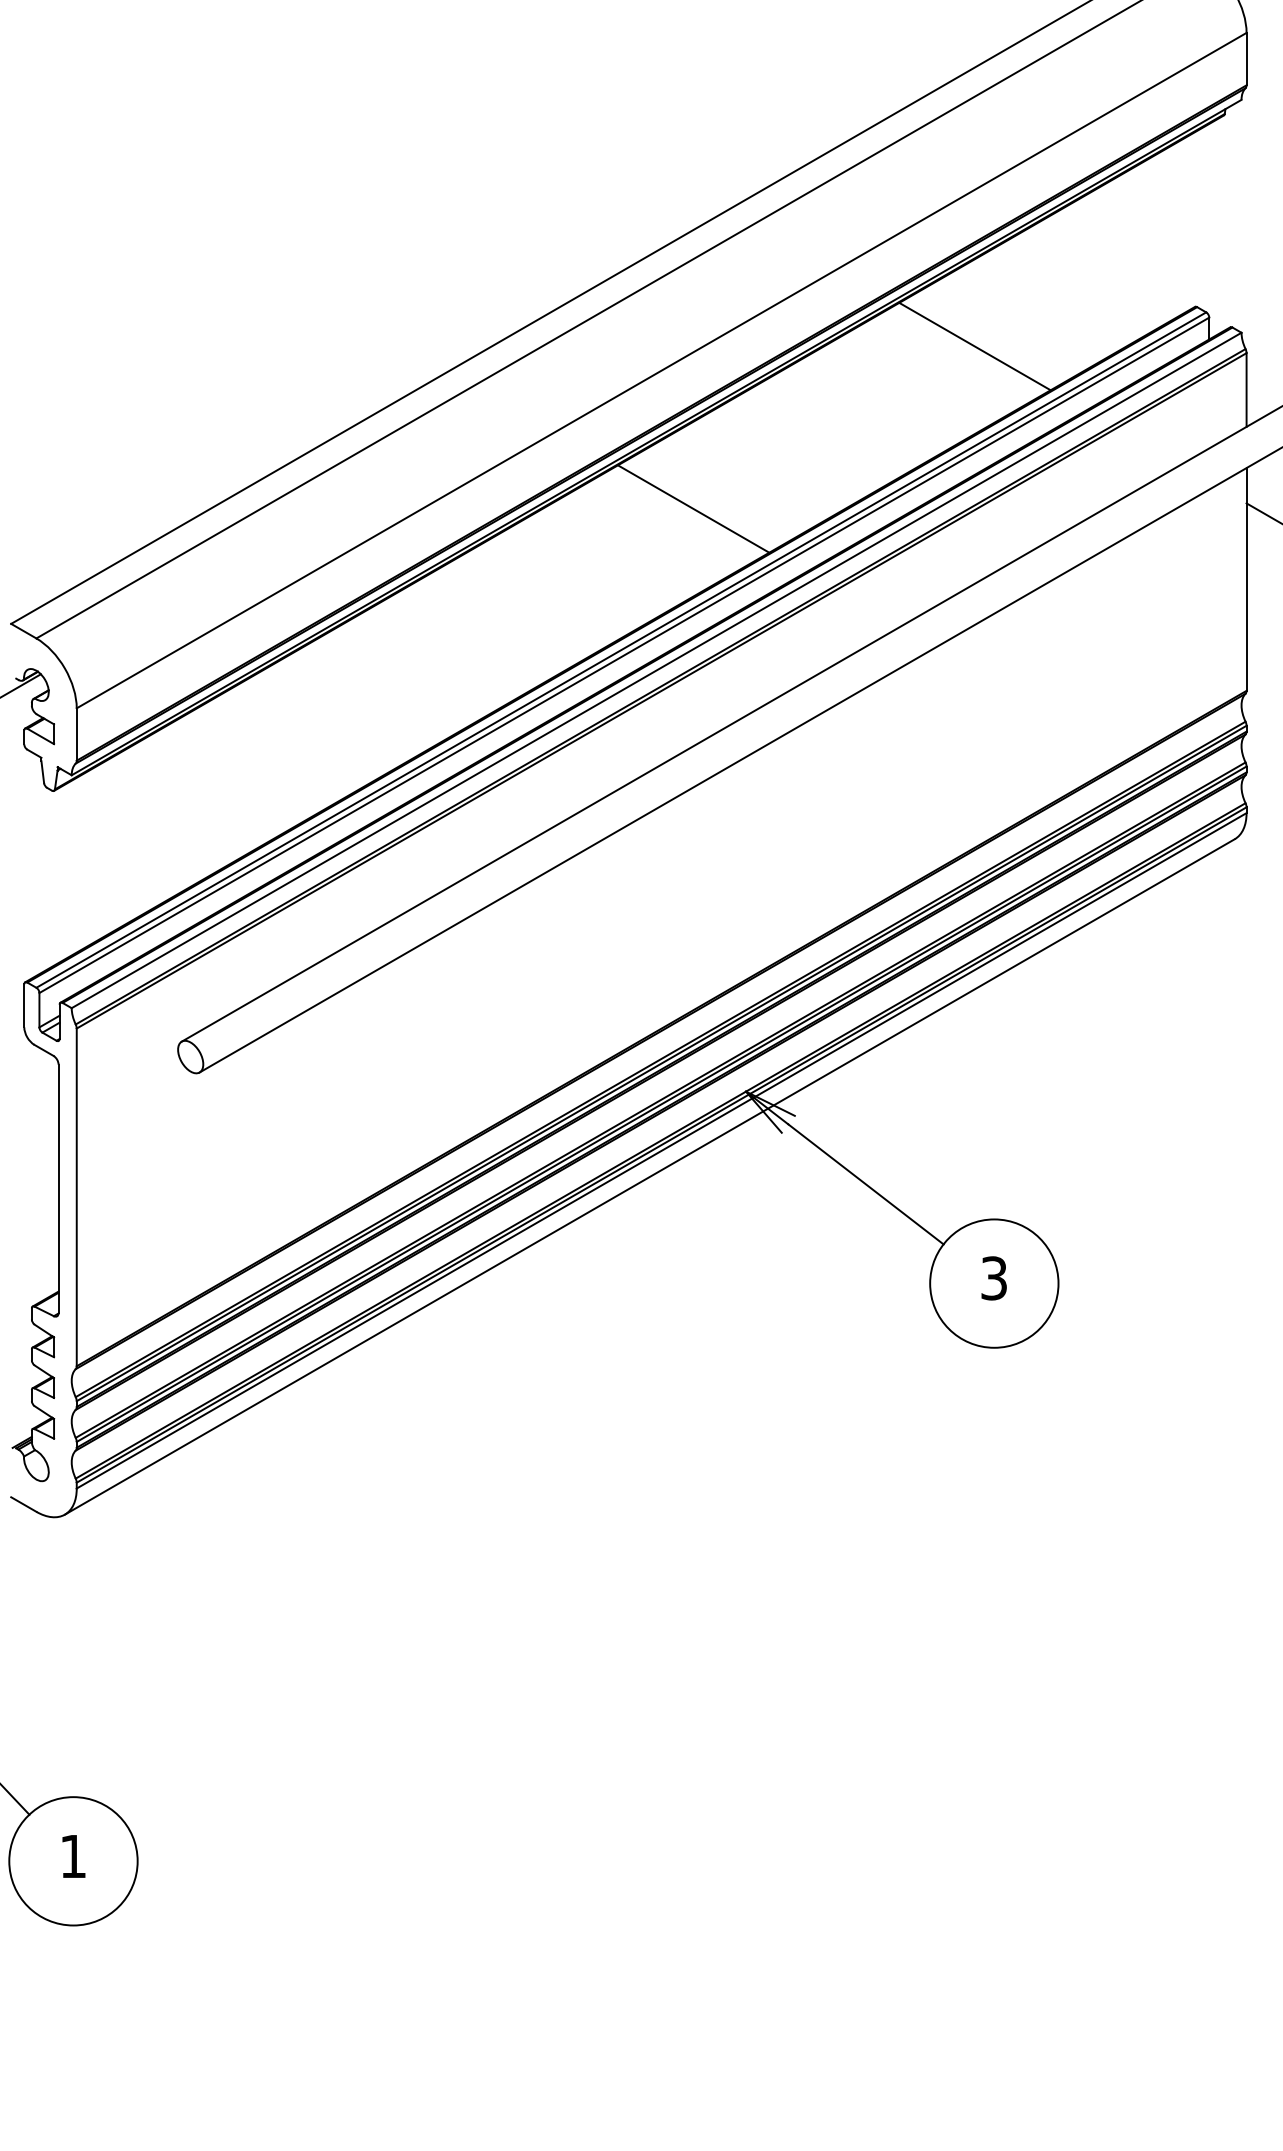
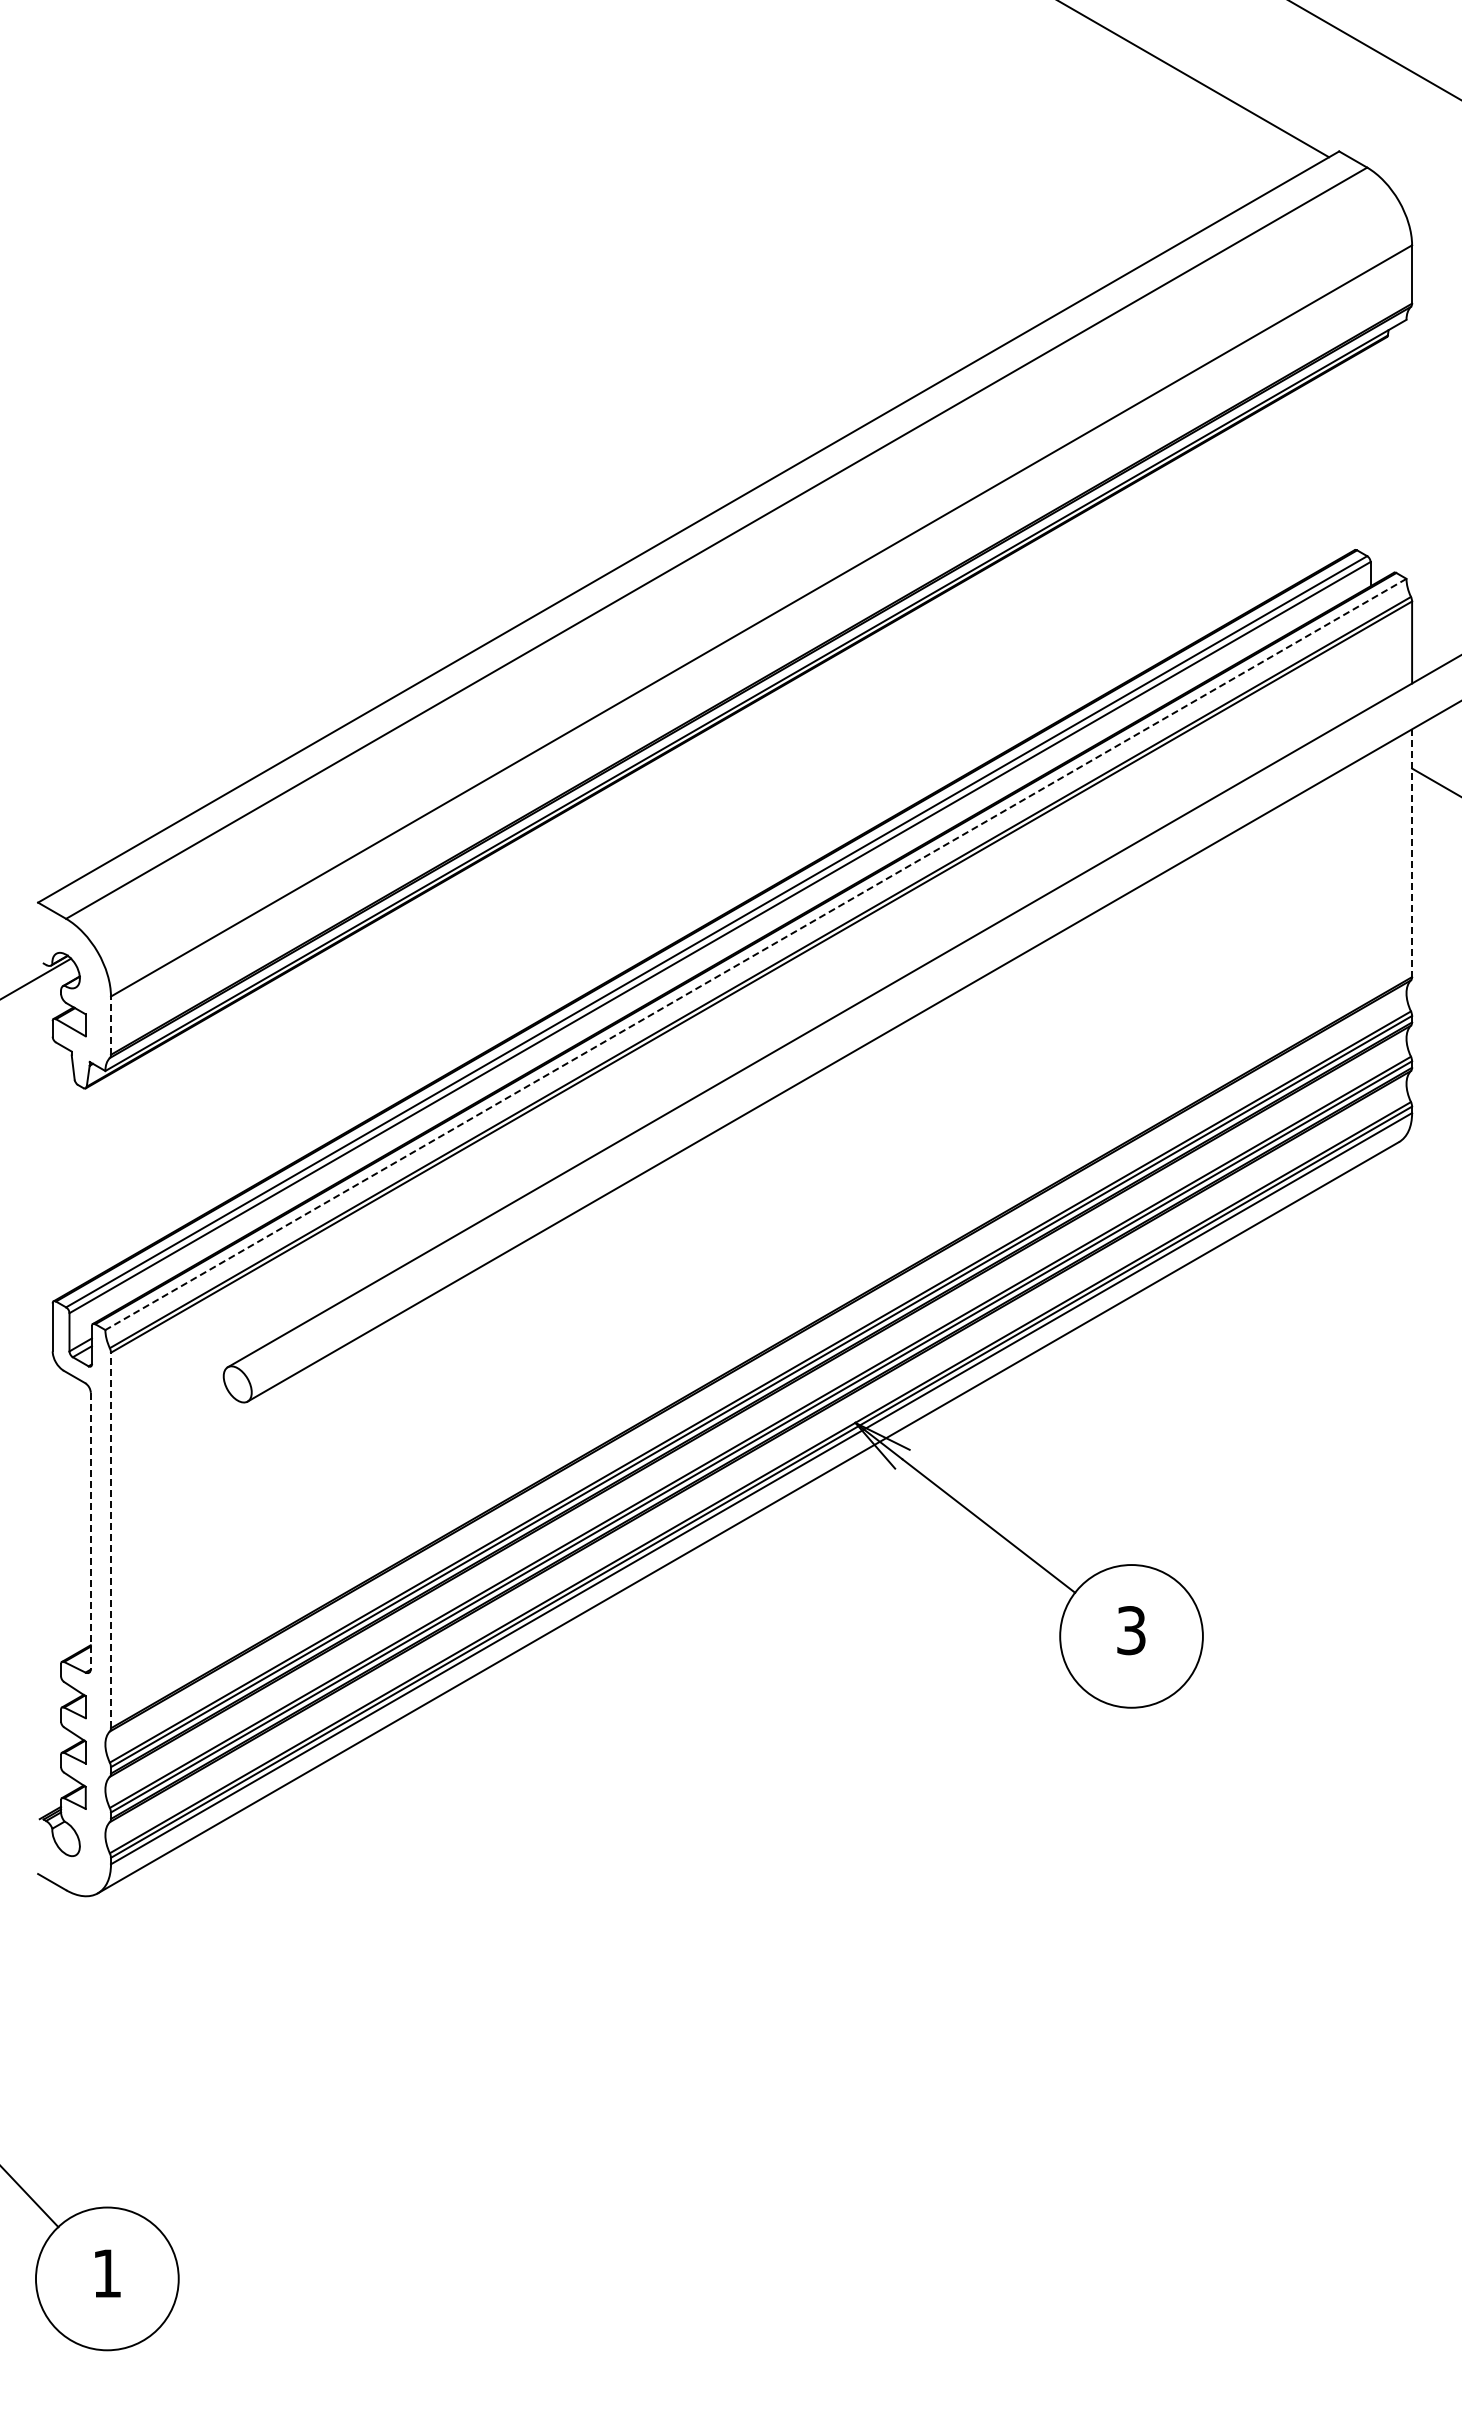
line: (974, 345) -> (1109, 593), removed
line: (693, 508) -> (796, 774), removed
line: (1246, 579) -> (1412, 853), solid -> dashed
line: (656, 670) -> (755, 954), solid -> dashed
line: (77, 734) -> (111, 1025), solid -> dashed
line: (58, 1189) -> (90, 1531), solid -> dashed
line: (77, 1197) -> (111, 1540), solid -> dashed

